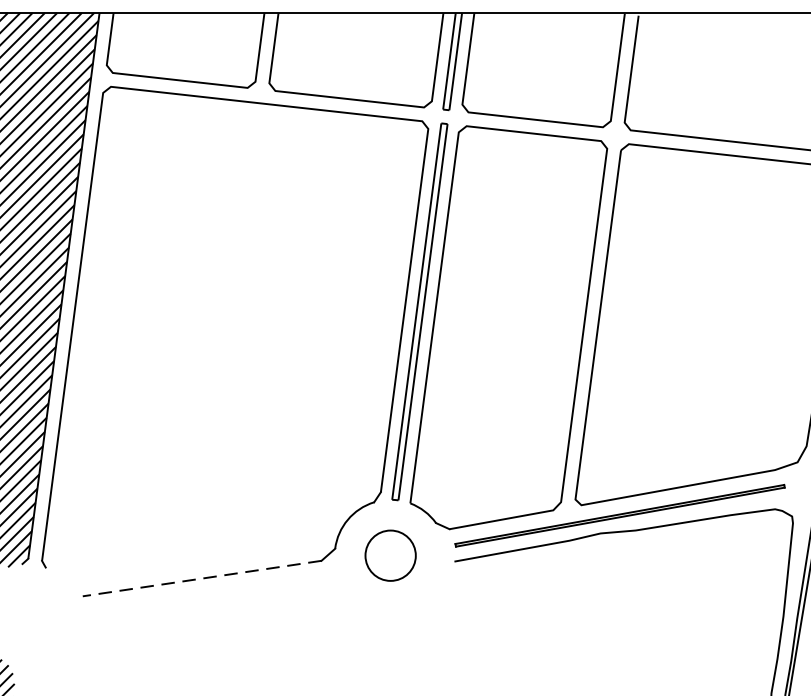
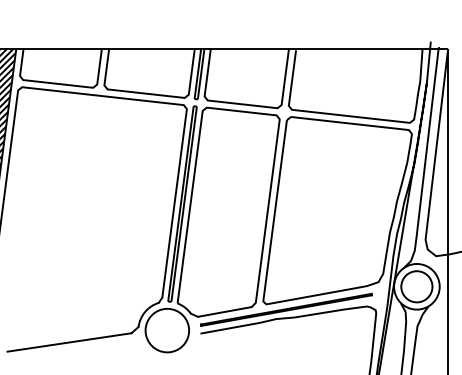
circle: (390, 555) -> (167, 330), size x1.67
line: (202, 578) -> (69, 342), dashed -> solid

